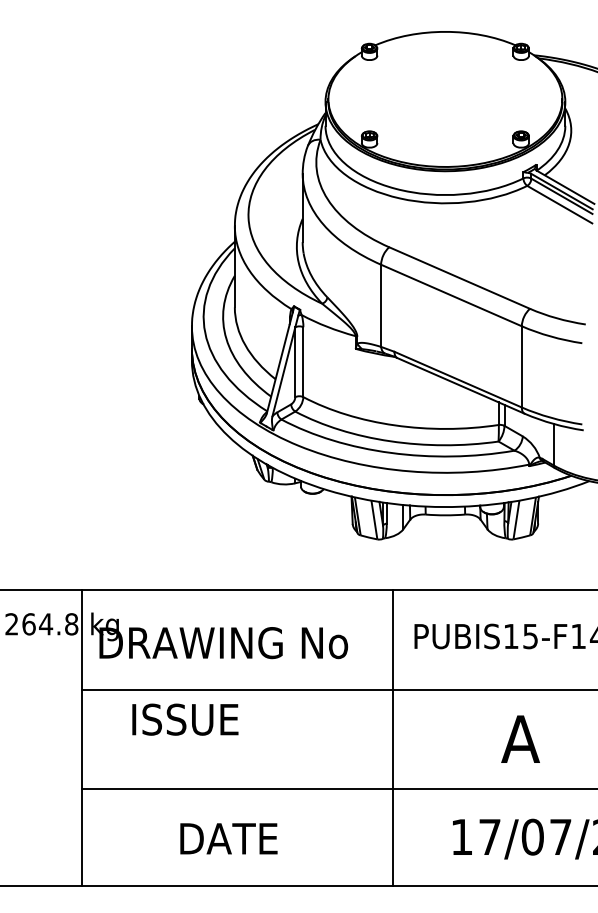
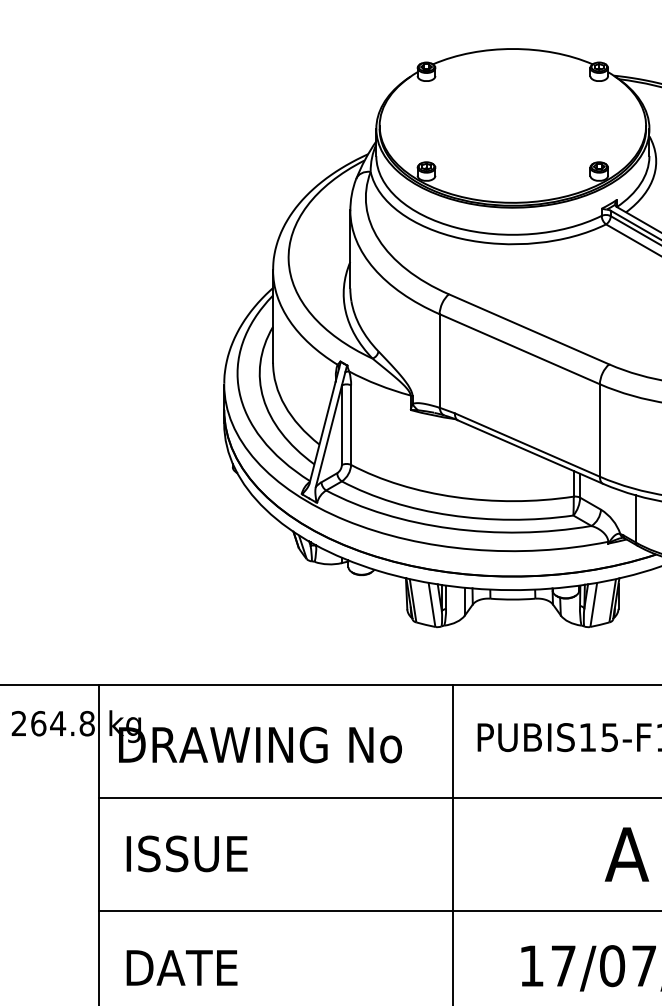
text: (185, 719) -> (187, 853), moved
text: (520, 738) -> (626, 853), moved
text: (228, 838) -> (181, 967), moved

